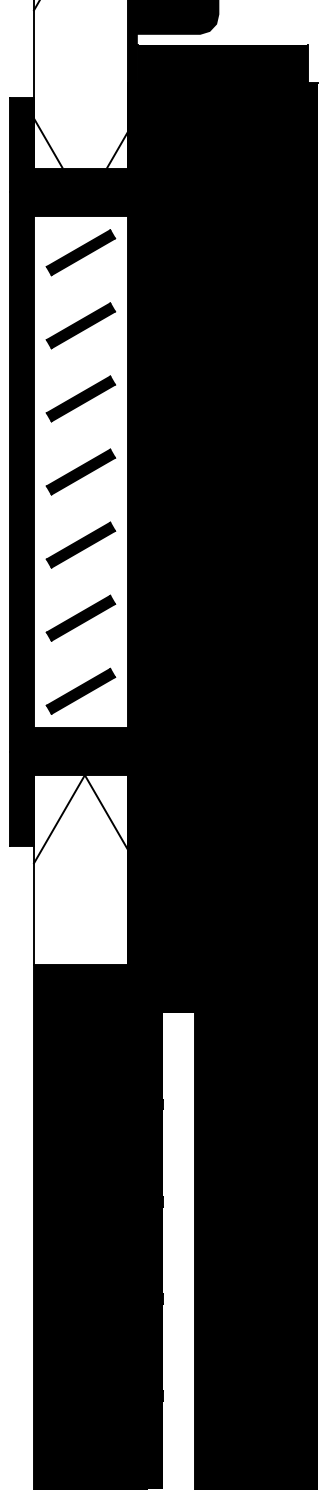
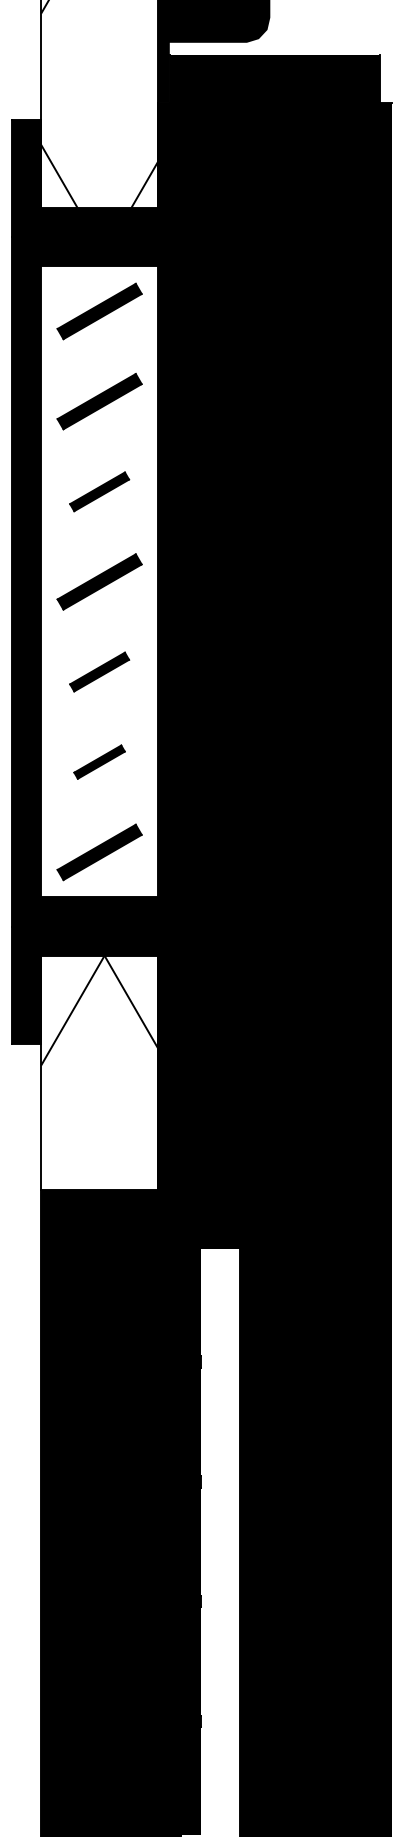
part: (80, 398) -> (99, 491), size x0.7
part: (80, 544) -> (99, 671), size x0.7
part: (80, 617) -> (99, 761), size x0.6

